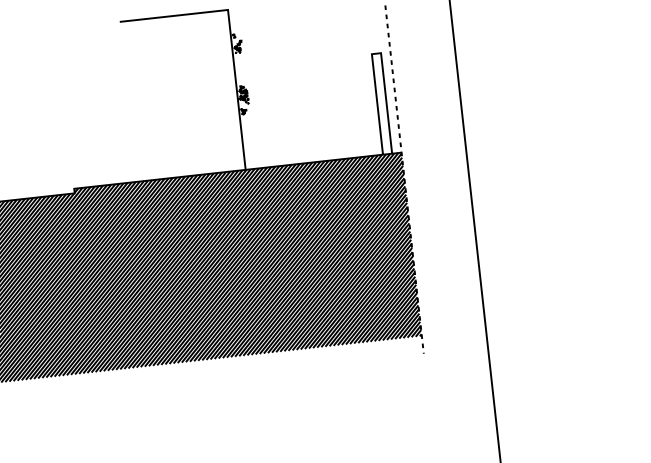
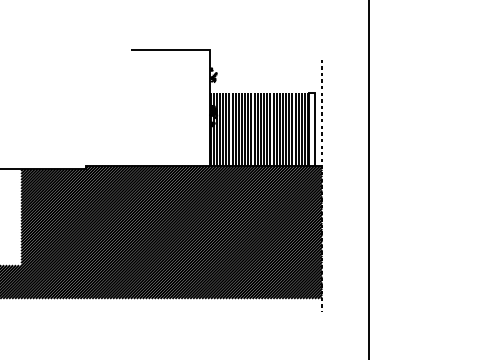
hatch: (309, 111) -> (259, 129), added

